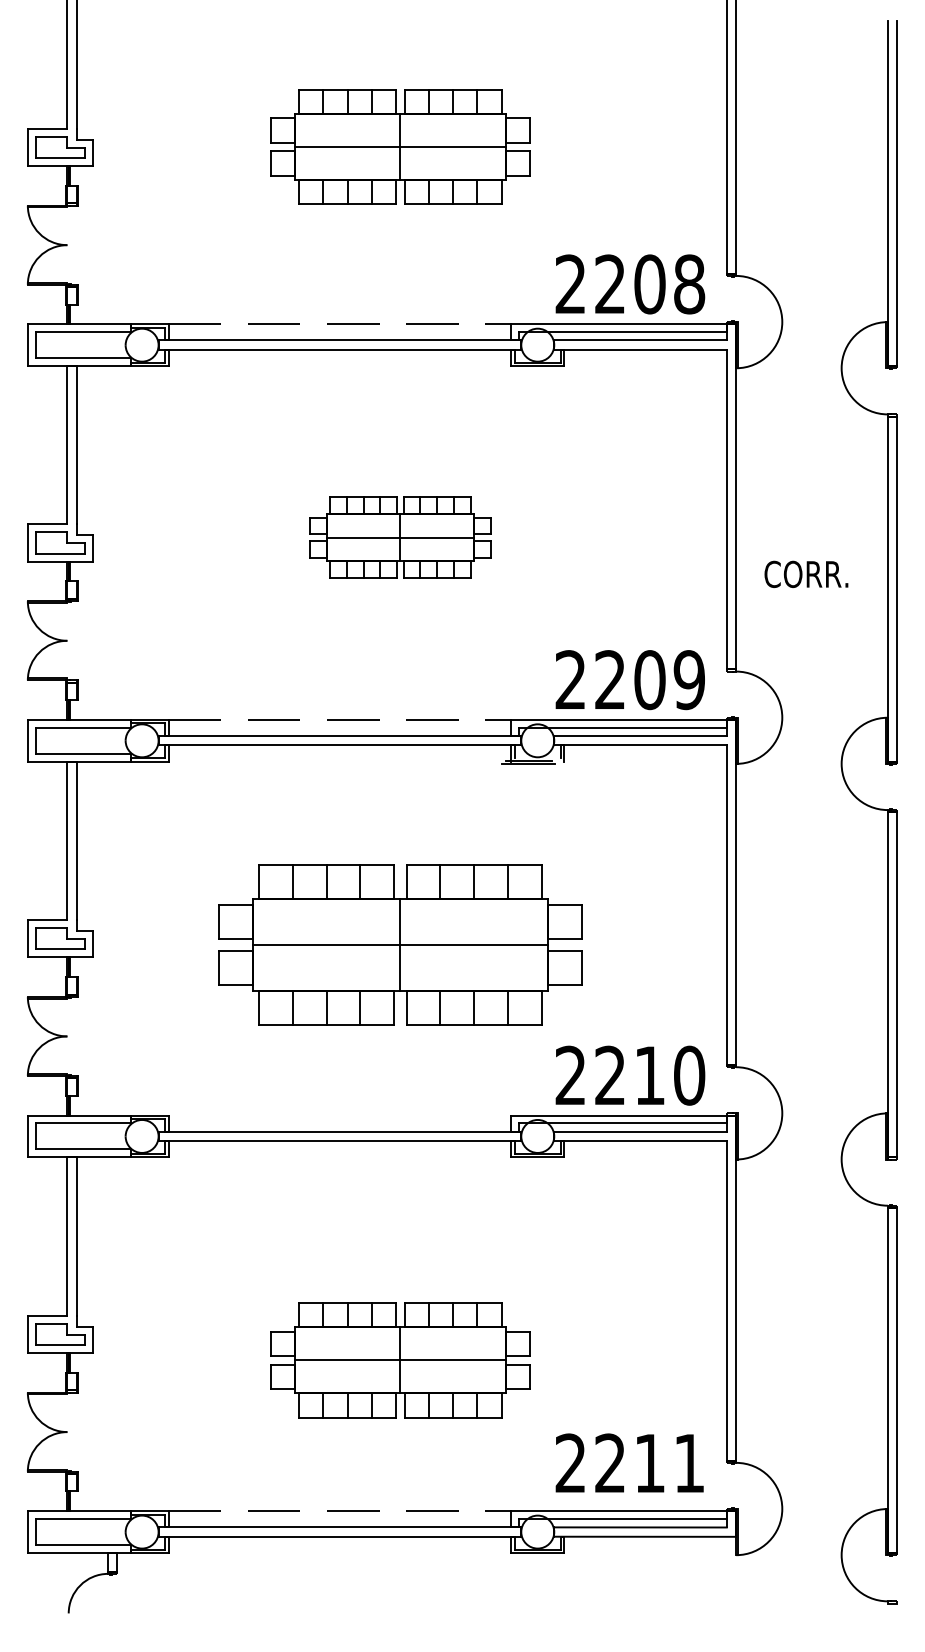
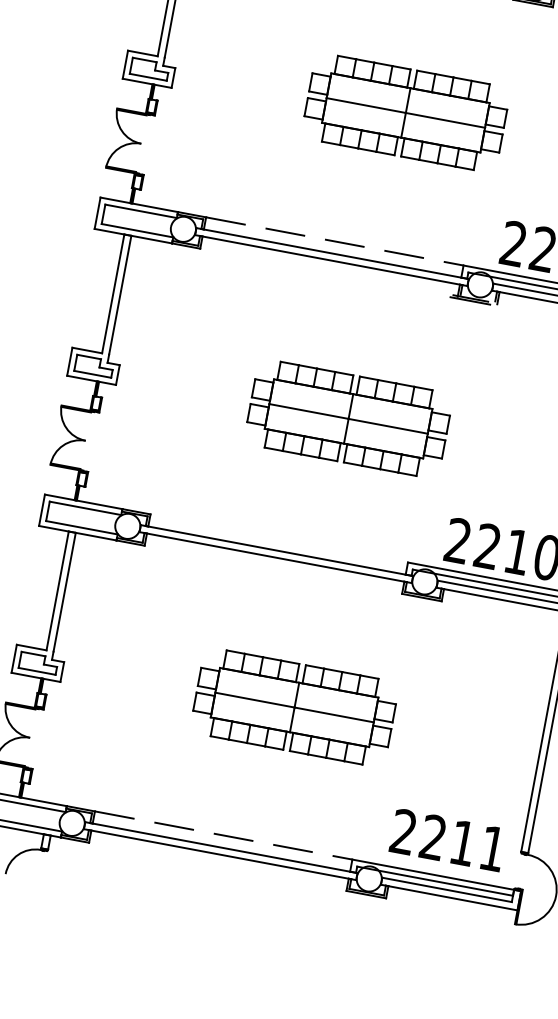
part: (400, 537) -> (405, 112), size x1.43
part: (400, 944) -> (348, 418), size x0.71
part: (400, 1360) -> (294, 707), moved

